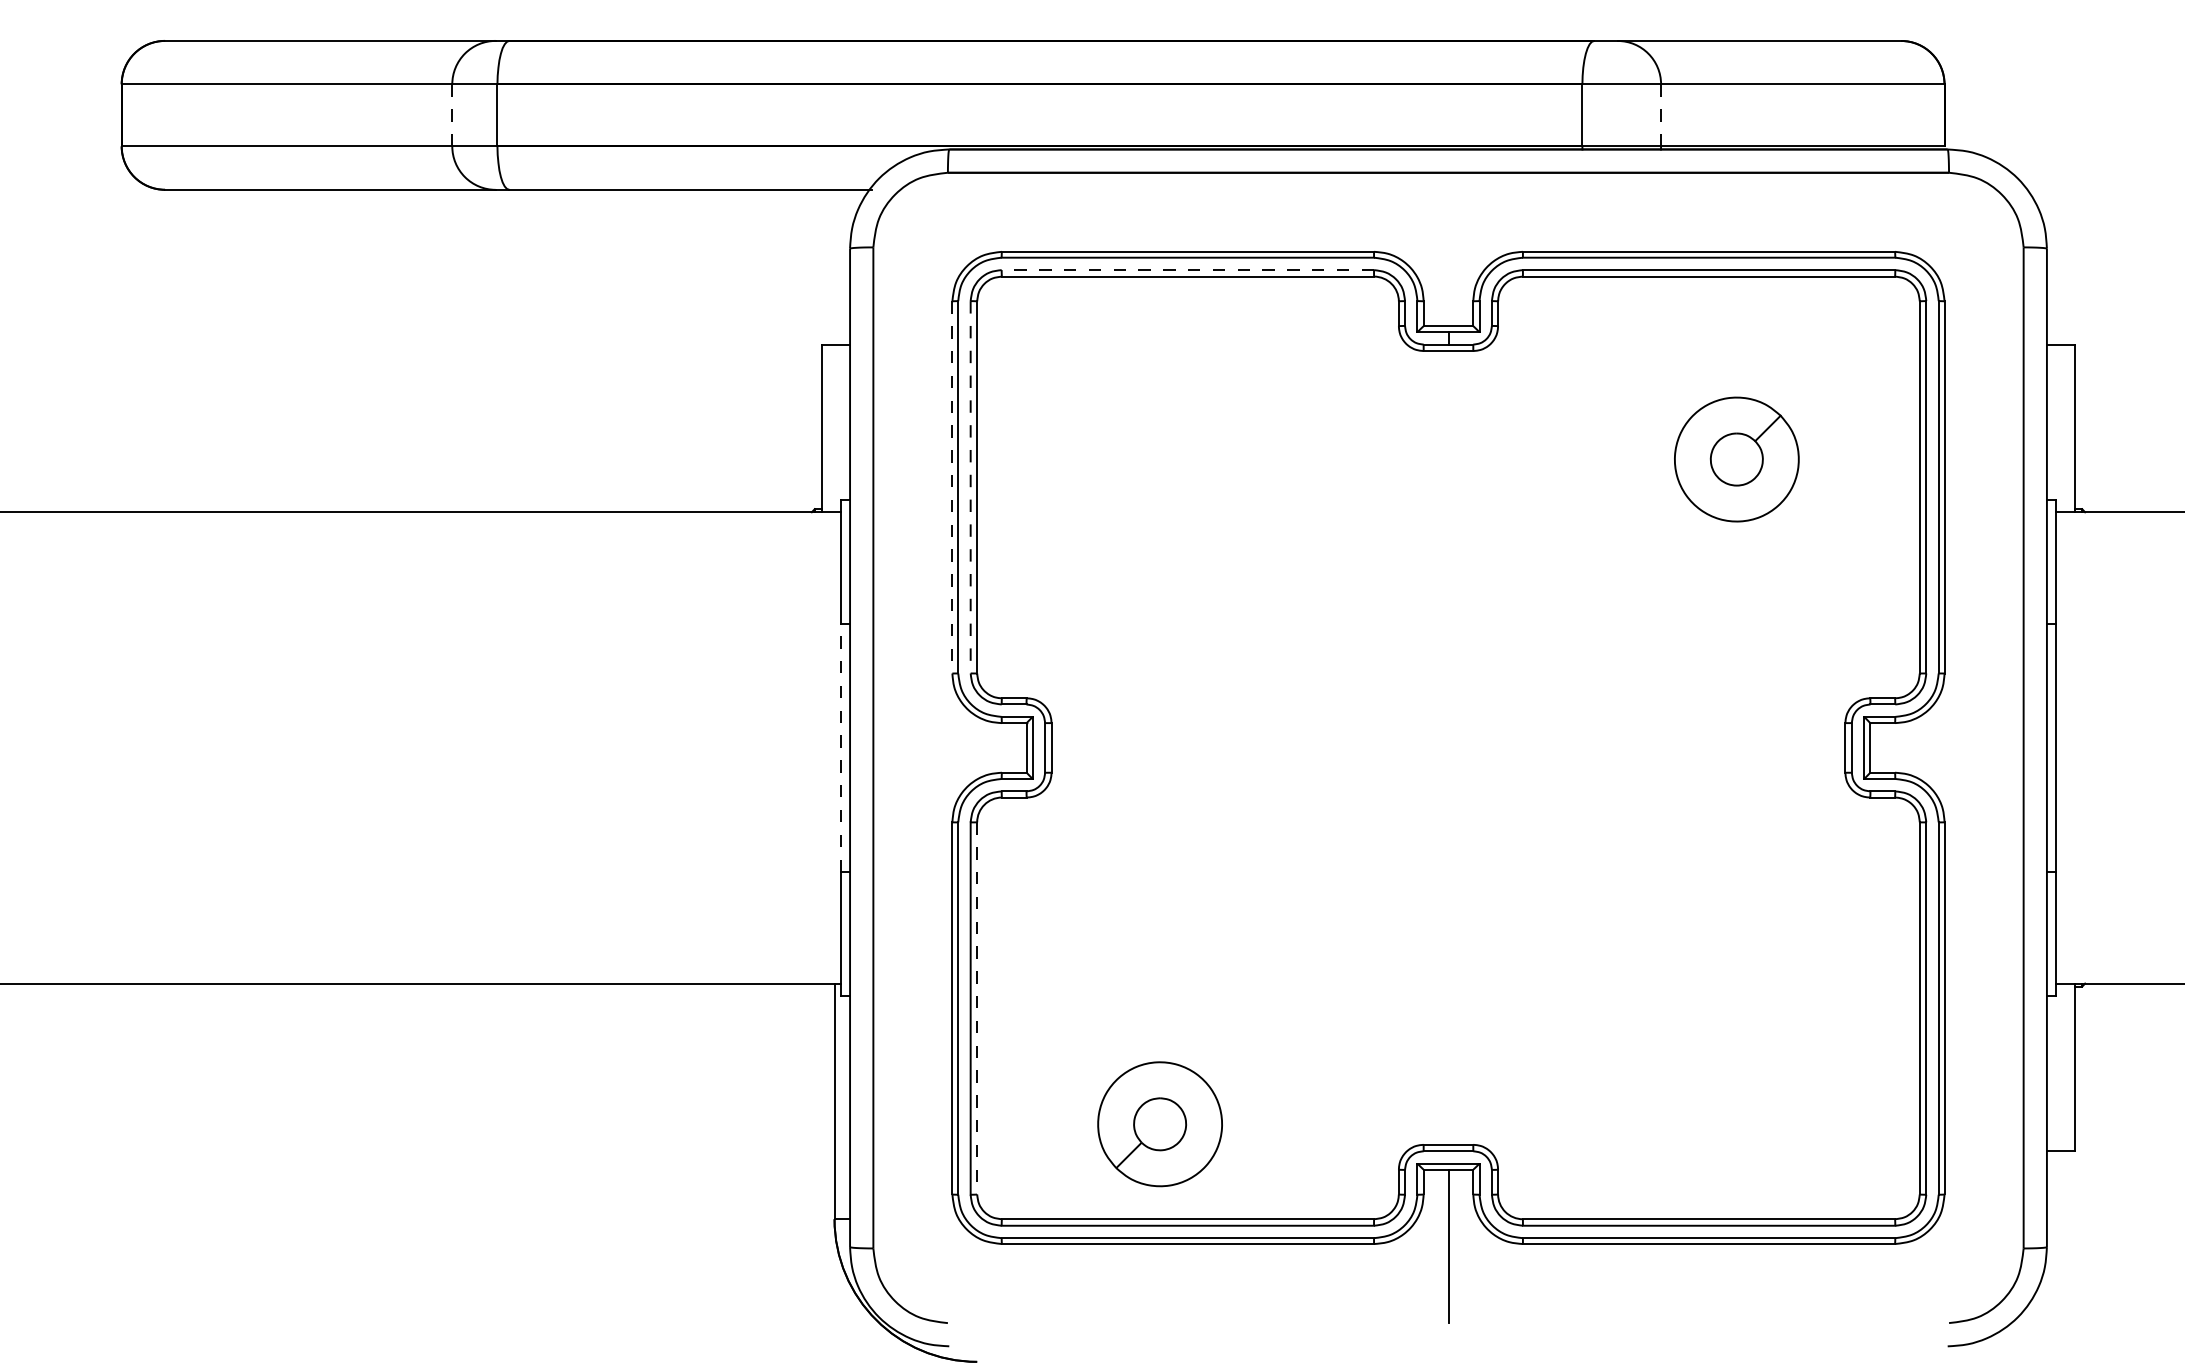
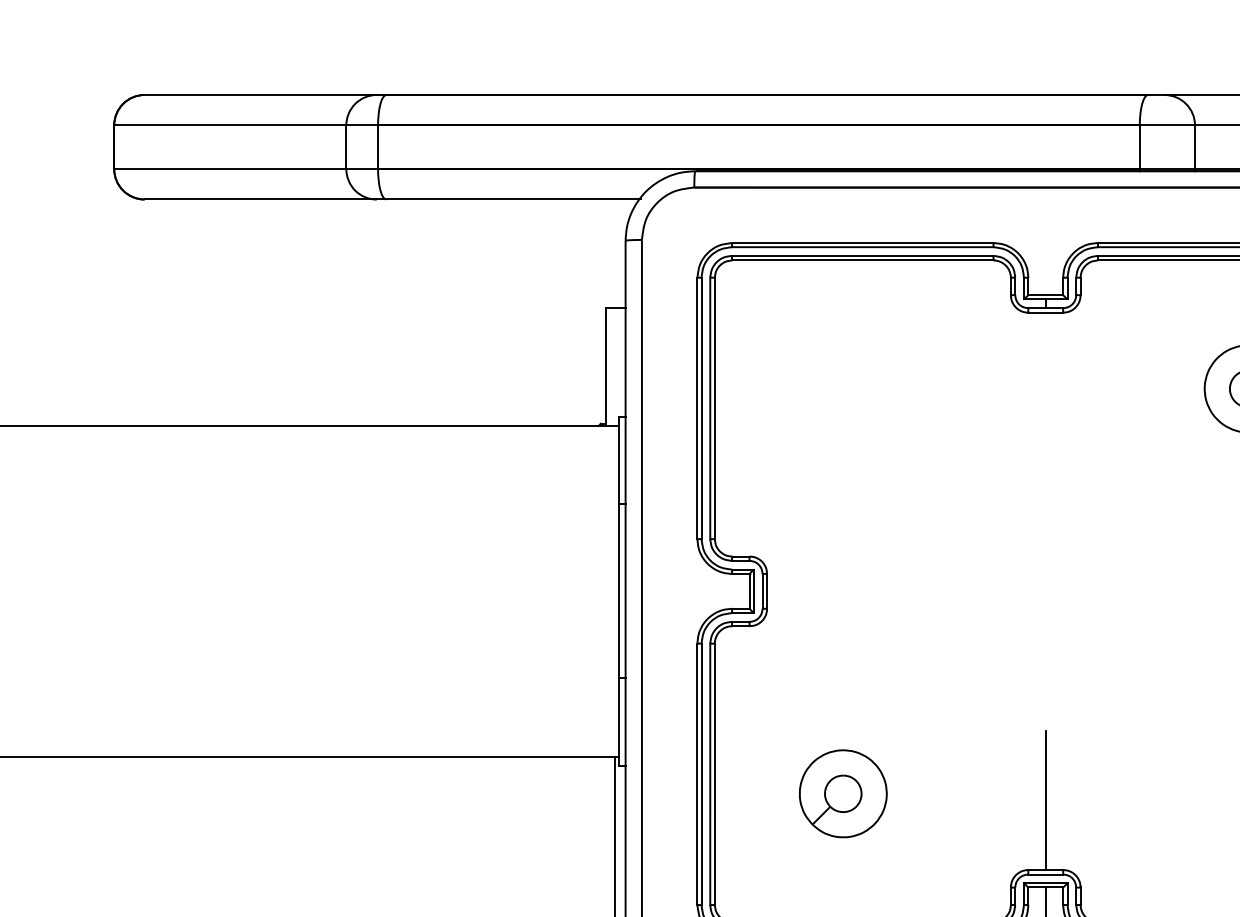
line: (452, 114) -> (346, 146), dashed -> solid
line: (1661, 114) -> (1195, 146), dashed -> solid
line: (1187, 270) -> (862, 256), dashed -> solid
line: (952, 487) -> (697, 408), dashed -> solid
line: (970, 487) -> (710, 408), dashed -> solid
line: (840, 747) -> (618, 591), dashed -> solid
line: (977, 1008) -> (715, 774), dashed -> solid
line: (1448, 1045) -> (1045, 800), added
part: (1159, 1124) -> (842, 793), moved

